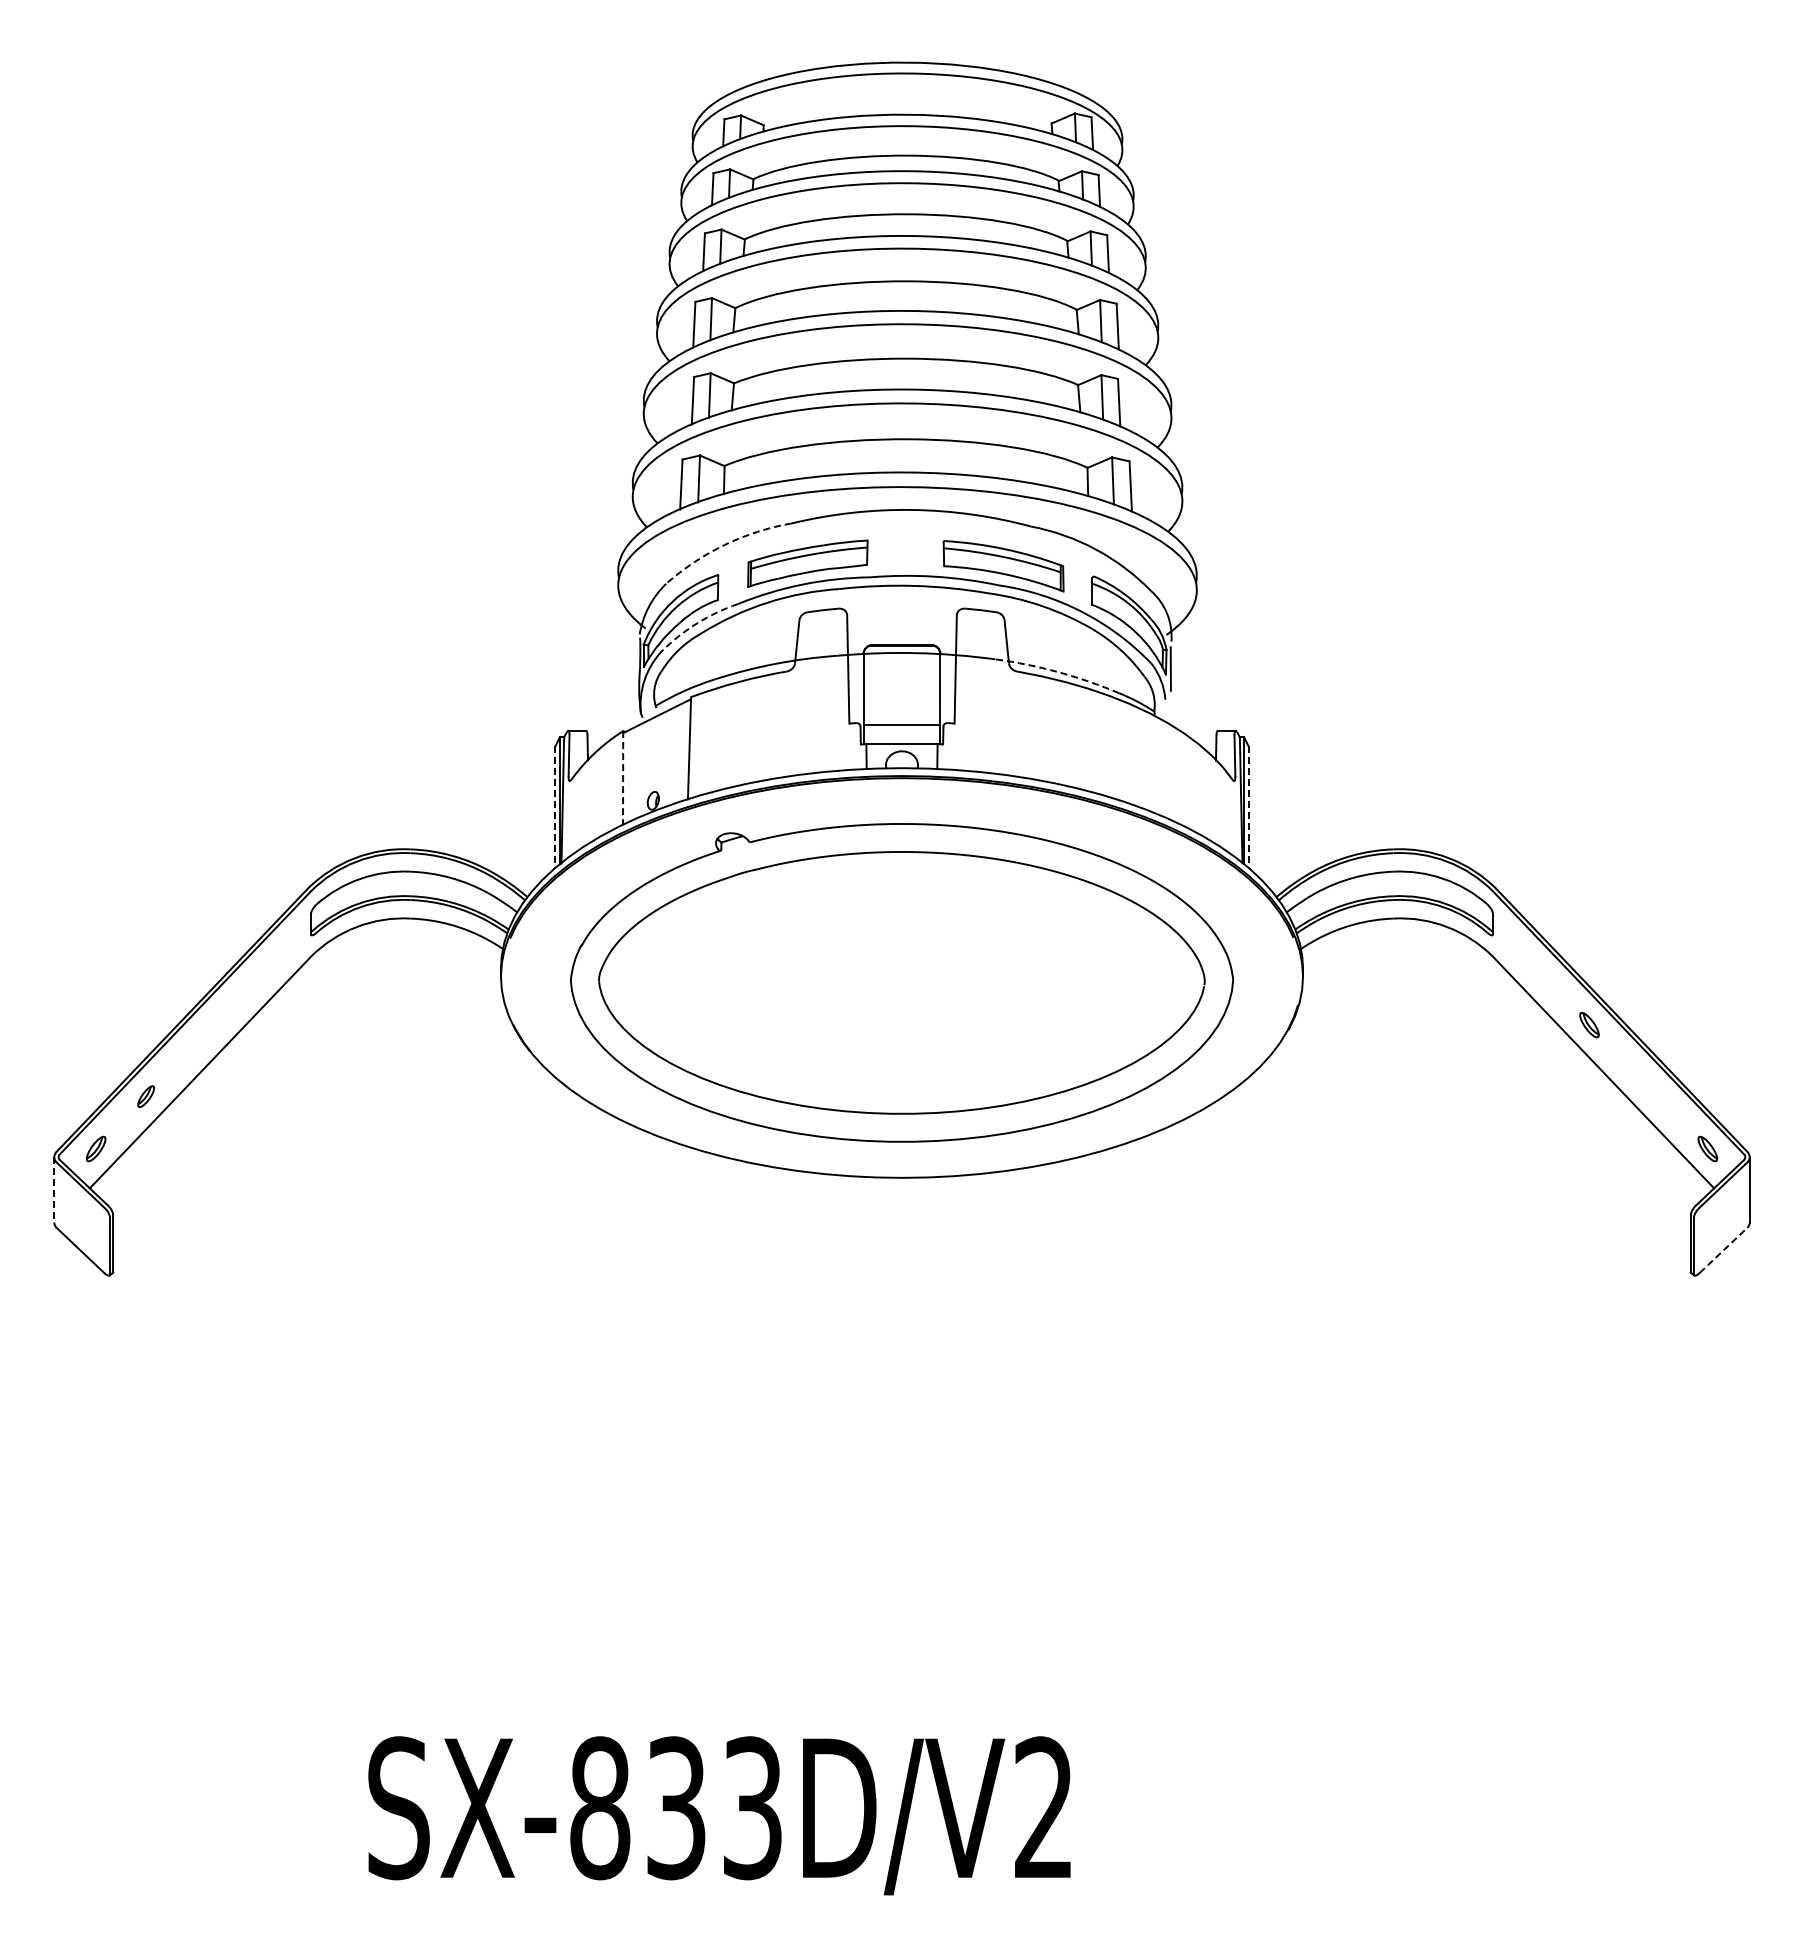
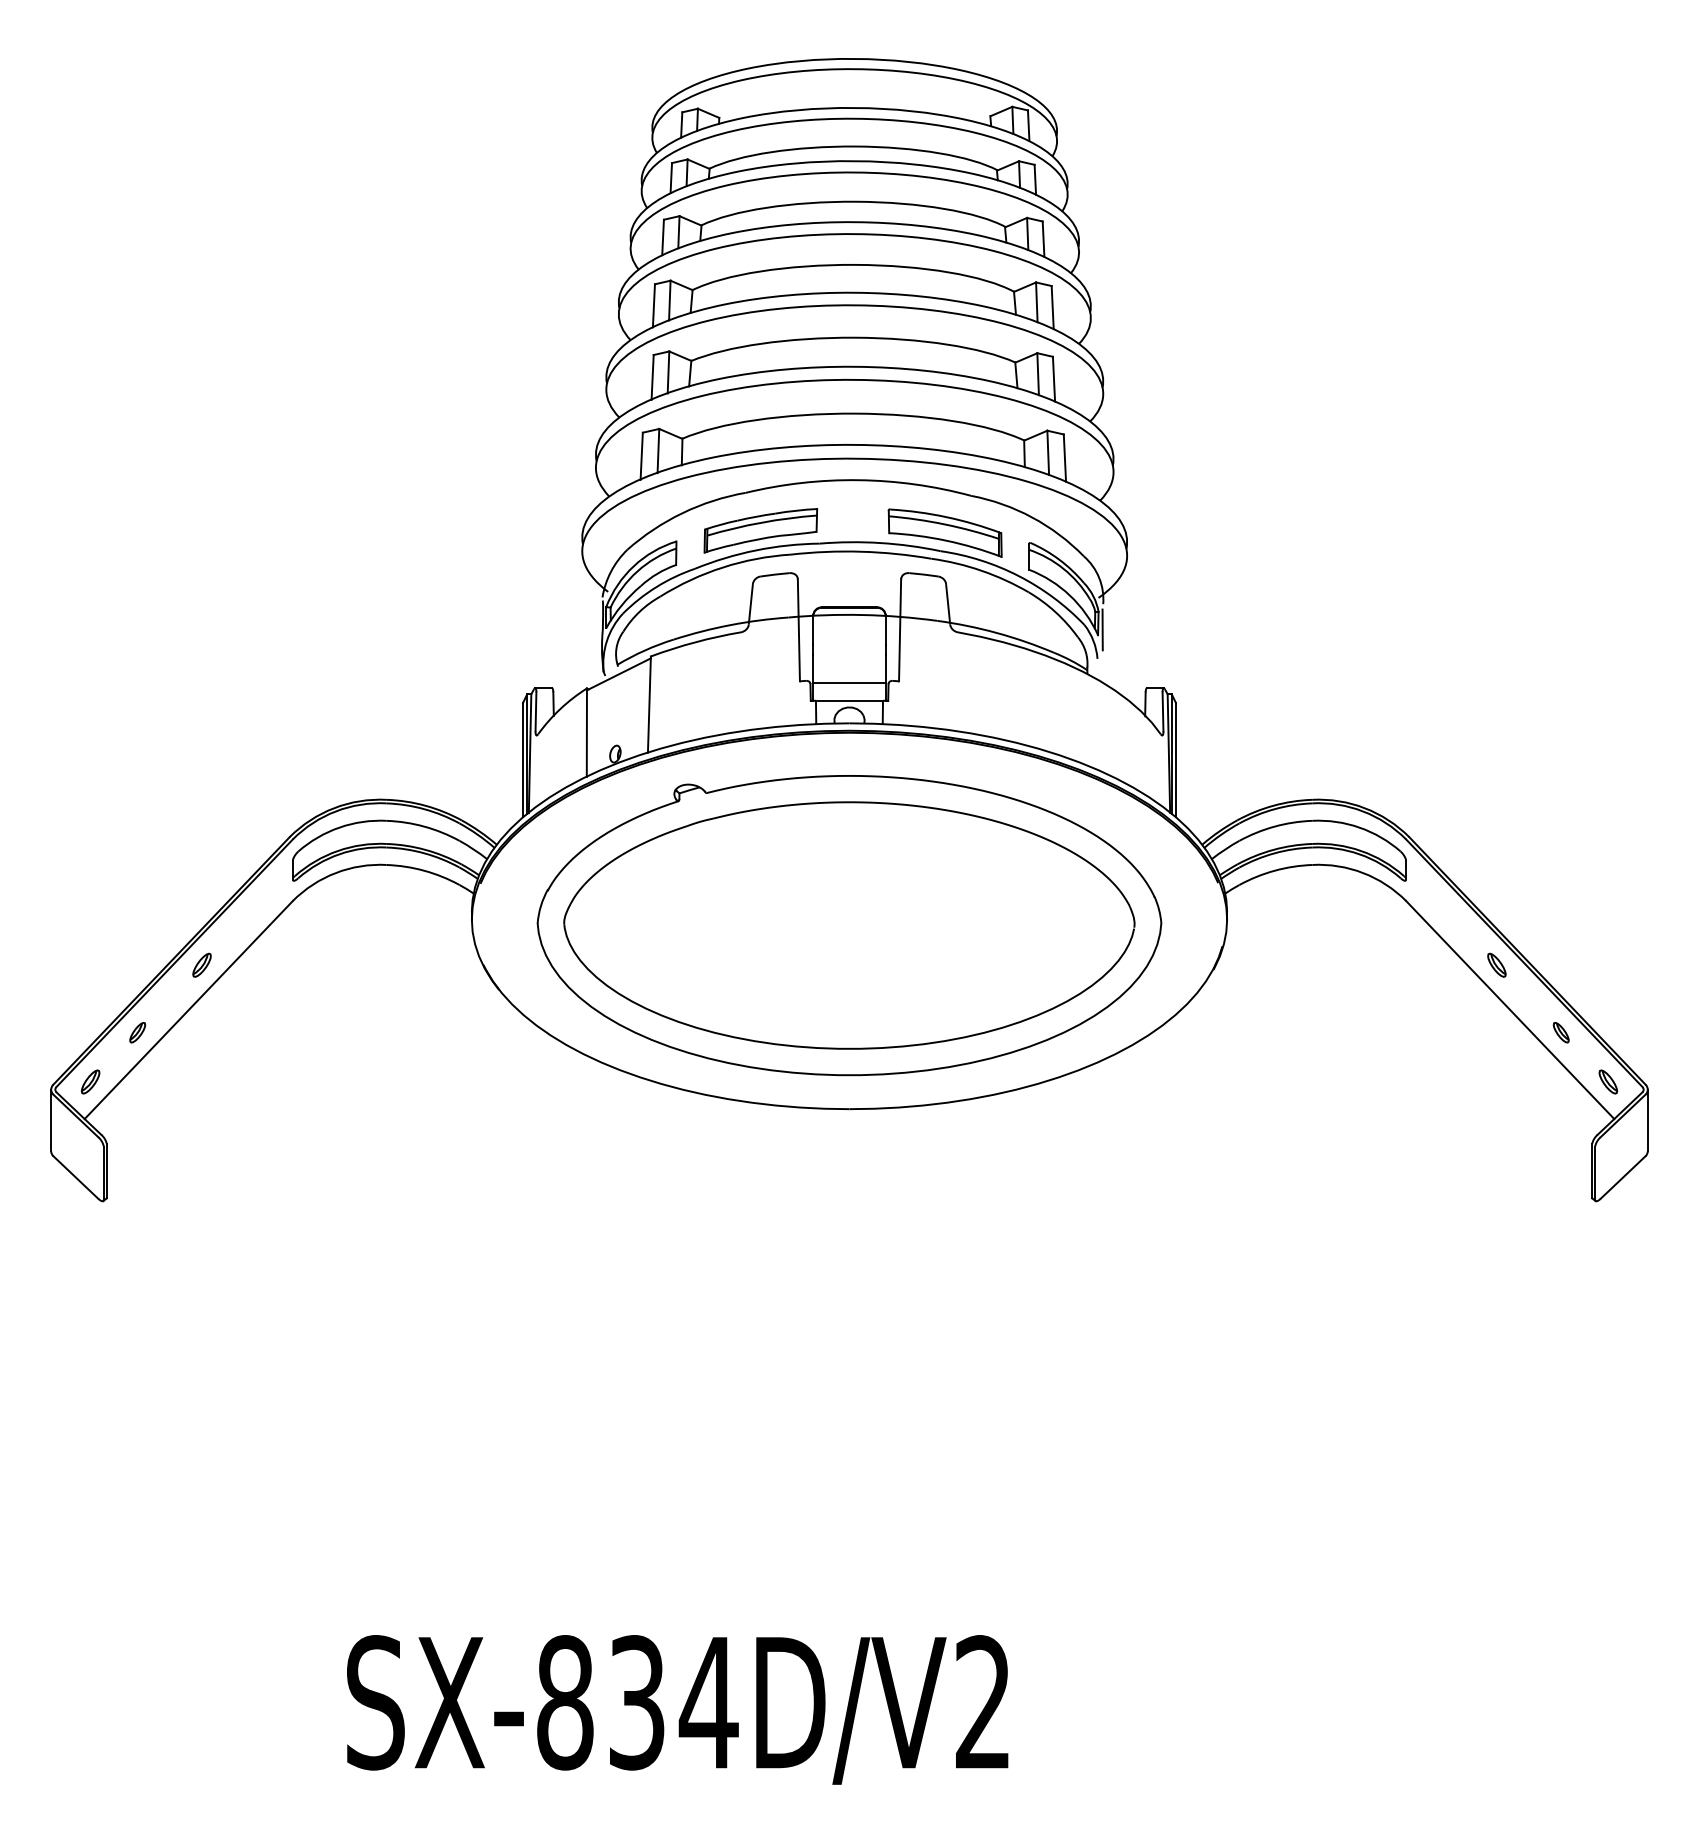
arc: (724, 544) -> (682, 512), dashed -> solid
arc: (696, 623) -> (655, 587), dashed -> solid
arc: (1058, 672) -> (996, 633), dashed -> solid
line: (623, 778) -> (587, 733), dashed -> solid
line: (555, 807) -> (523, 760), dashed -> solid
line: (1248, 807) -> (1175, 760), dashed -> solid
part: (214, 1024) -> (202, 964), added
part: (1657, 1096) -> (1560, 1032), added
line: (54, 1189) -> (51, 1120), dashed -> solid
line: (1723, 1250) -> (1623, 1177), dashed -> solid
text: (752, 1808) -> (708, 1703), SX-833D/V2 -> SX-834D/V2

